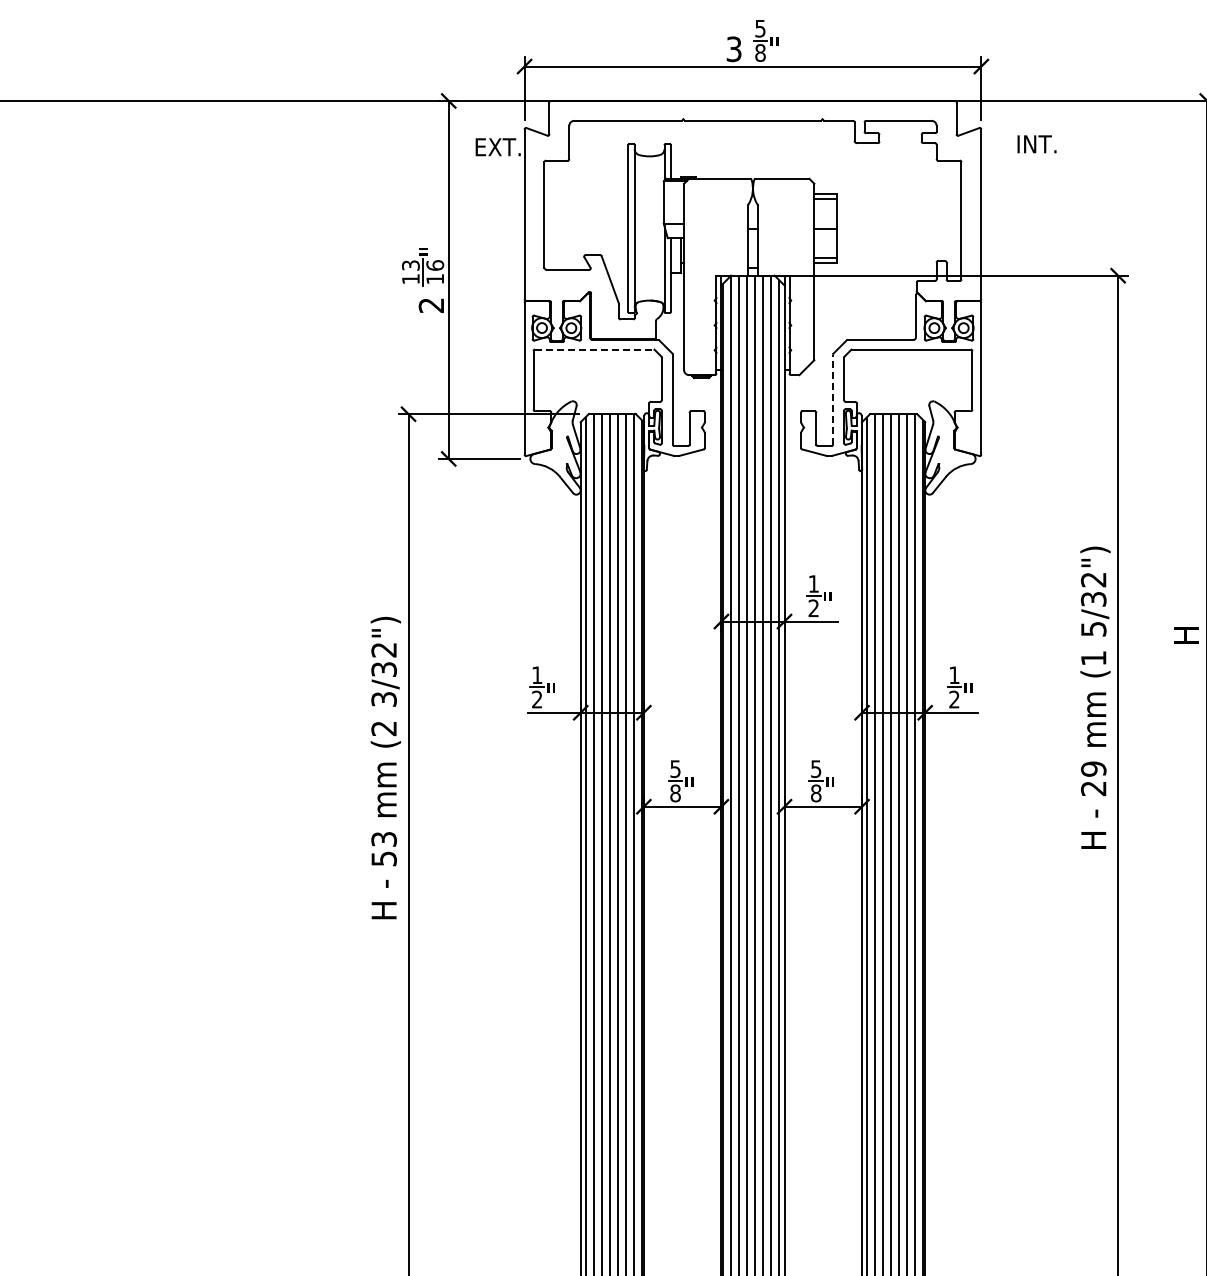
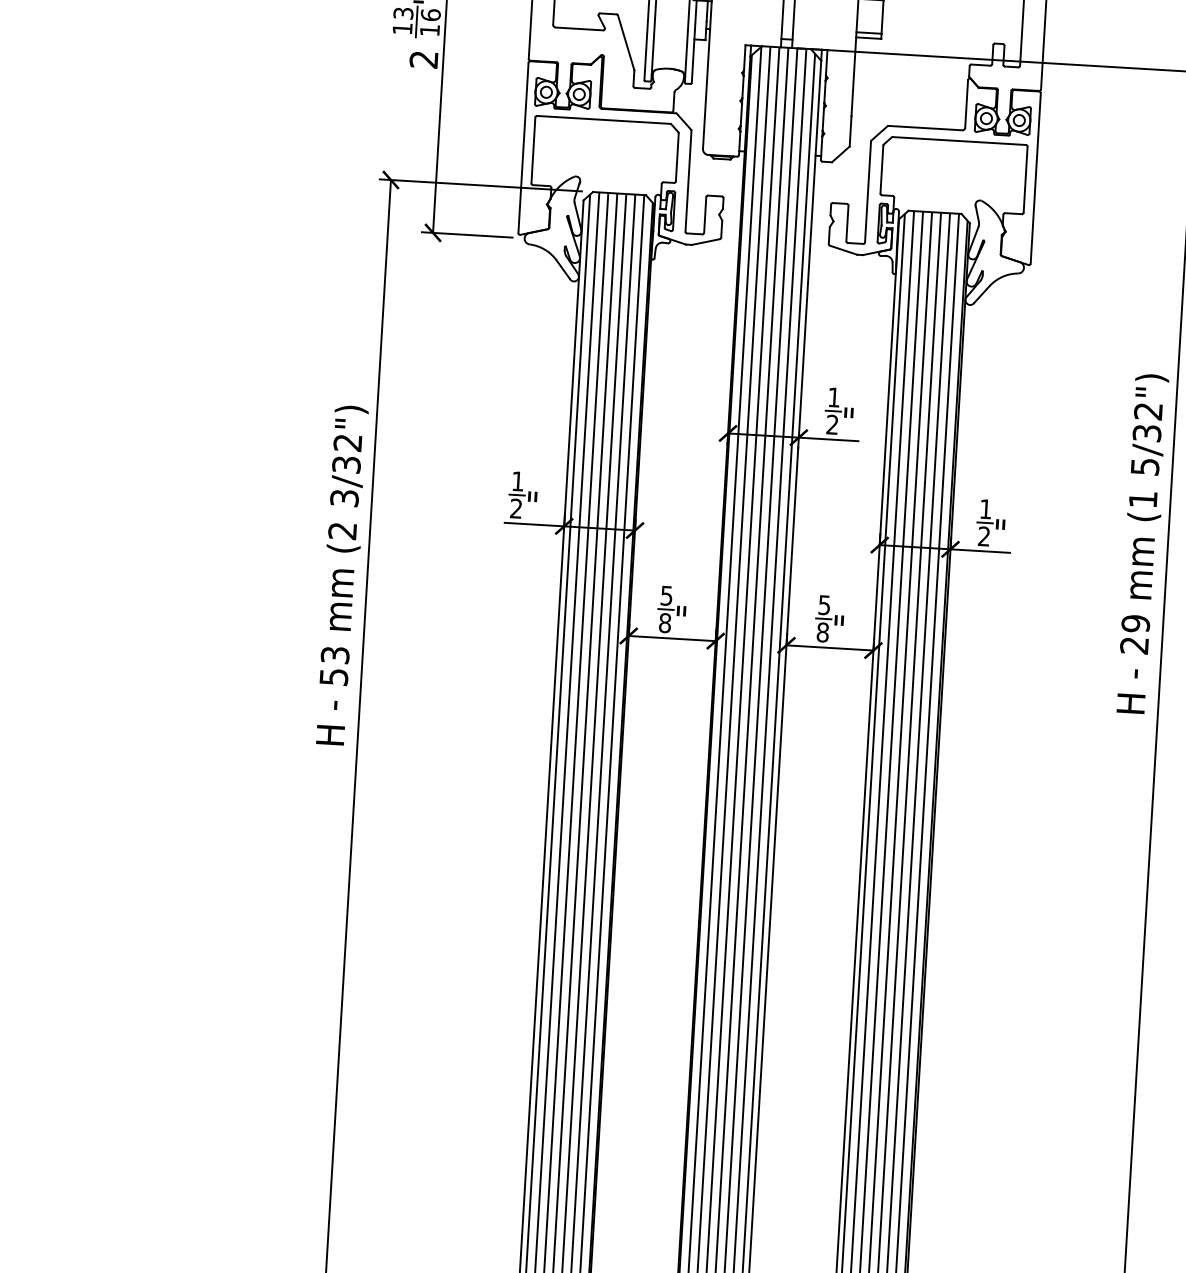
line: (594, 349) -> (603, 119), dashed -> solid
line: (833, 399) -> (868, 191), dashed -> solid

